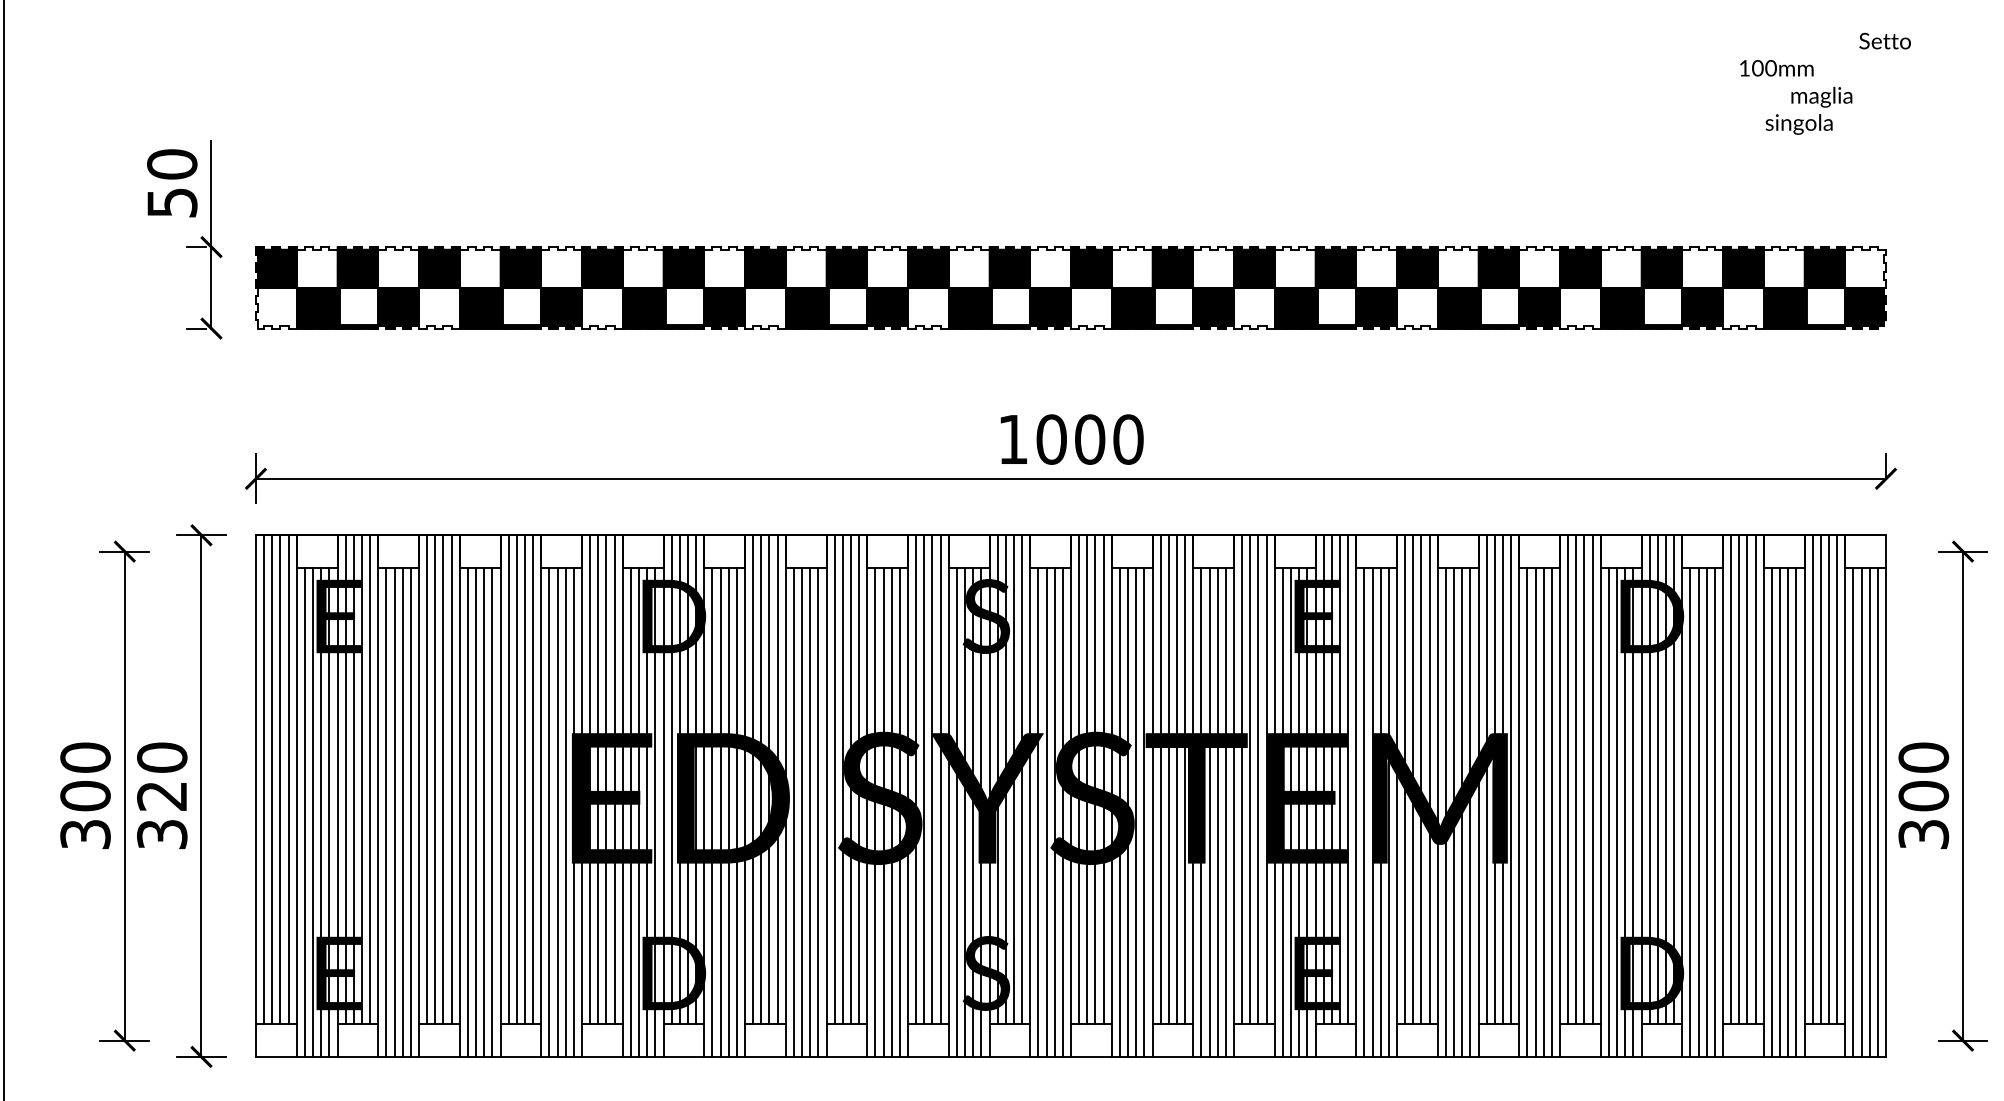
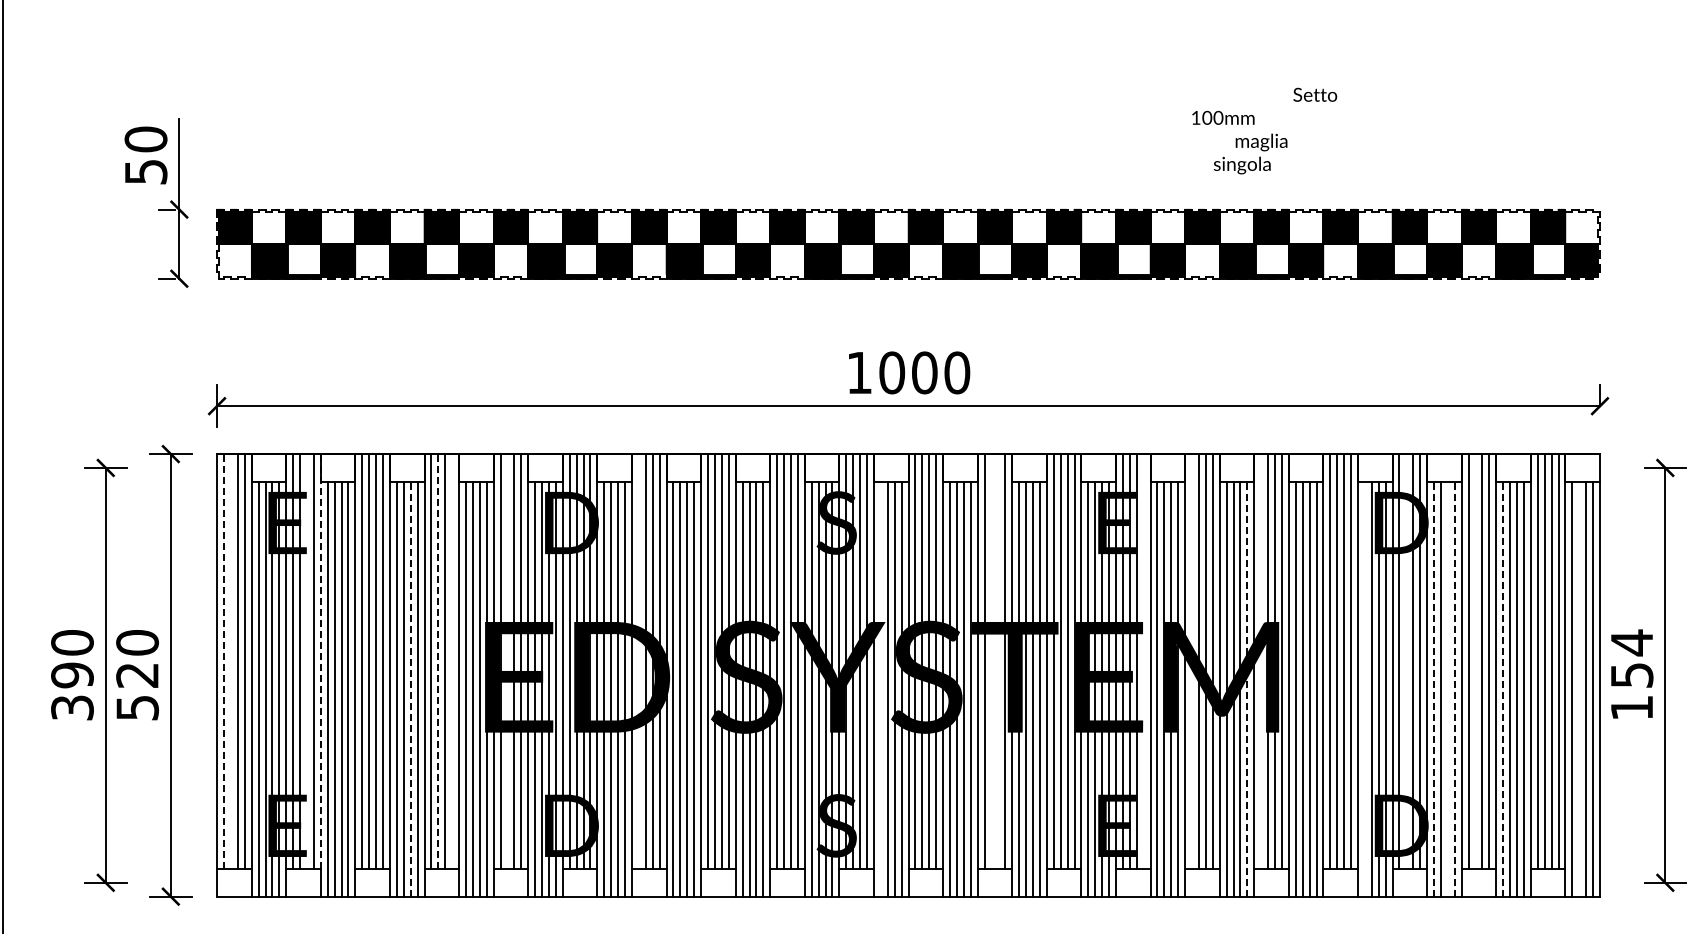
text: (1825, 83) -> (1264, 130), moved
line: (264, 779) -> (224, 661), solid -> dashed
line: (271, 779) -> (230, 661), removed
line: (361, 779) -> (306, 661), removed
line: (377, 779) -> (320, 661), solid -> dashed
line: (516, 779) -> (438, 661), solid -> dashed
line: (533, 779) -> (452, 661), removed
line: (598, 779) -> (507, 661), removed
line: (752, 779) -> (638, 661), removed
line: (1168, 779) -> (991, 661), removed
line: (1177, 779) -> (998, 661), removed
line: (1347, 779) -> (1143, 661), removed
line: (1405, 779) -> (1192, 661), removed
line: (1487, 779) -> (1261, 661), removed
line: (1657, 779) -> (1406, 661), removed
line: (1739, 779) -> (1475, 661), removed
text: (1923, 795) -> (1631, 674), 300 -> 154
text: (85, 796) -> (72, 675), 300 -> 390
line: (483, 811) -> (410, 688), solid -> dashed
line: (1037, 811) -> (880, 688), removed
line: (1470, 811) -> (1247, 688), solid -> dashed
line: (1608, 811) -> (1364, 688), removed
line: (1690, 811) -> (1434, 688), solid -> dashed
line: (1706, 811) -> (1447, 688), removed
line: (1714, 811) -> (1454, 688), solid -> dashed
line: (1772, 811) -> (1503, 688), solid -> dashed
line: (1861, 811) -> (1579, 688), removed
text: (162, 833) -> (137, 707), 320 -> 520

